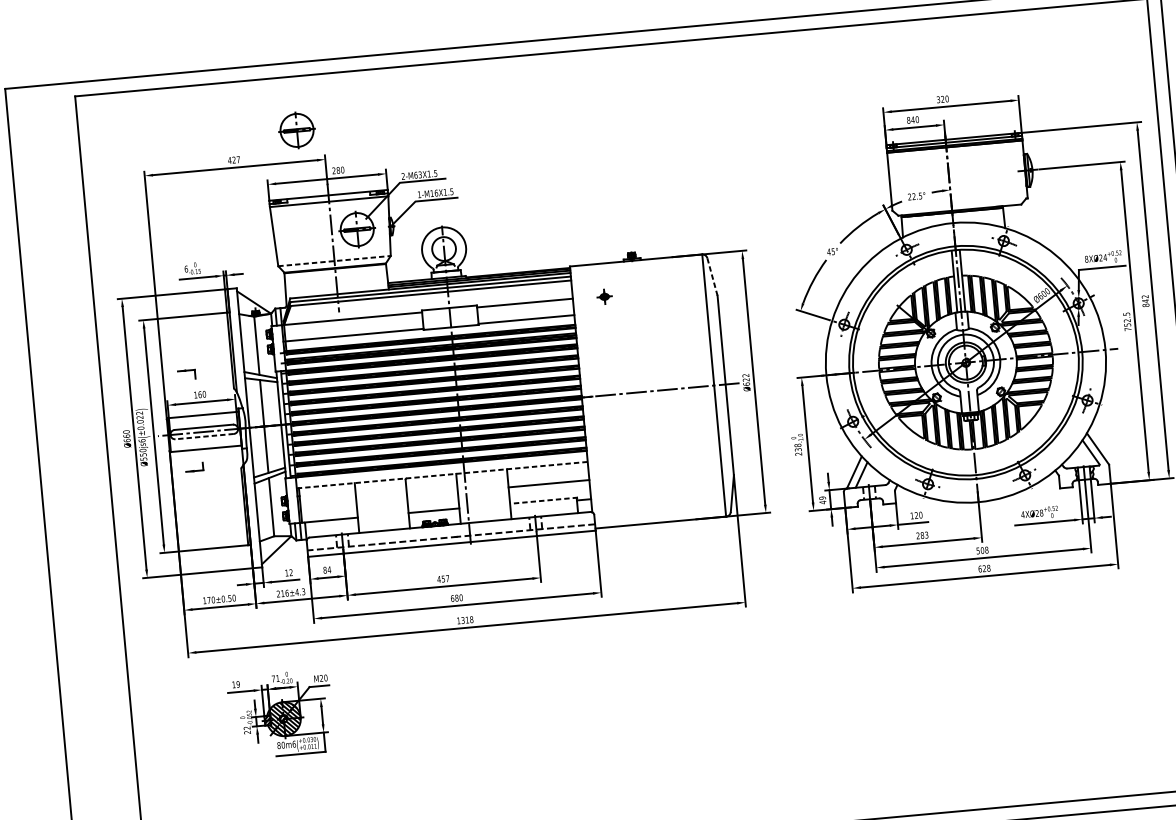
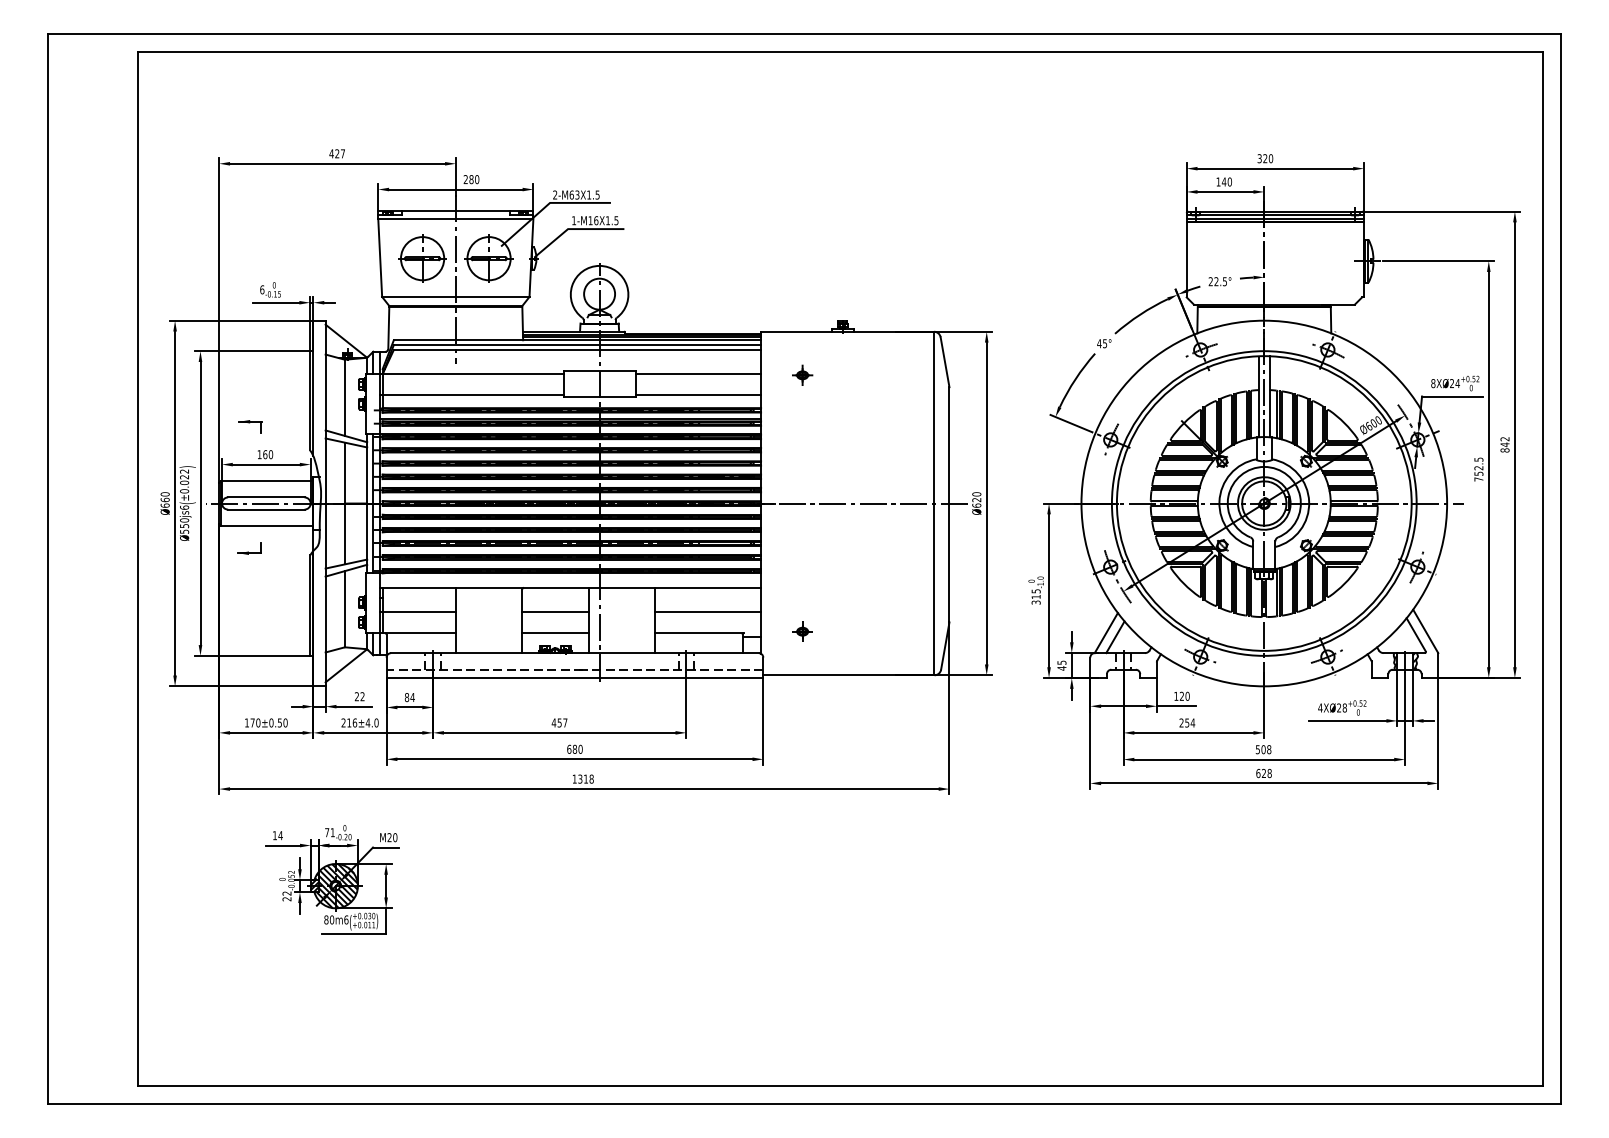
text: (908, 120) -> (1218, 181), 840 -> 140
part: (296, 130) -> (422, 258), moved
line: (334, 260) -> (455, 296), dashed -> solid
line: (712, 277) -> (945, 362), dashed -> solid
text: (745, 375) -> (976, 494), Ø622 -> Ø620
line: (204, 436) -> (265, 509), dashed -> solid
text: (797, 449) -> (1035, 596), 238 -> 315
line: (442, 474) -> (570, 587), dashed -> solid
part: (622, 492) -> (802, 631), added
line: (432, 494) -> (555, 611), added
text: (822, 498) -> (1061, 662), 49 -> 45
line: (543, 501) -> (699, 633), dashed -> solid
line: (327, 503) -> (417, 611), added
text: (924, 534) -> (1190, 722), 283 -> 254
text: (286, 572) -> (356, 696), 12 -> 22
text: (303, 591) -> (376, 722), ±4.3 -> ±4.0
text: (238, 684) -> (280, 835), 19 -> 14

